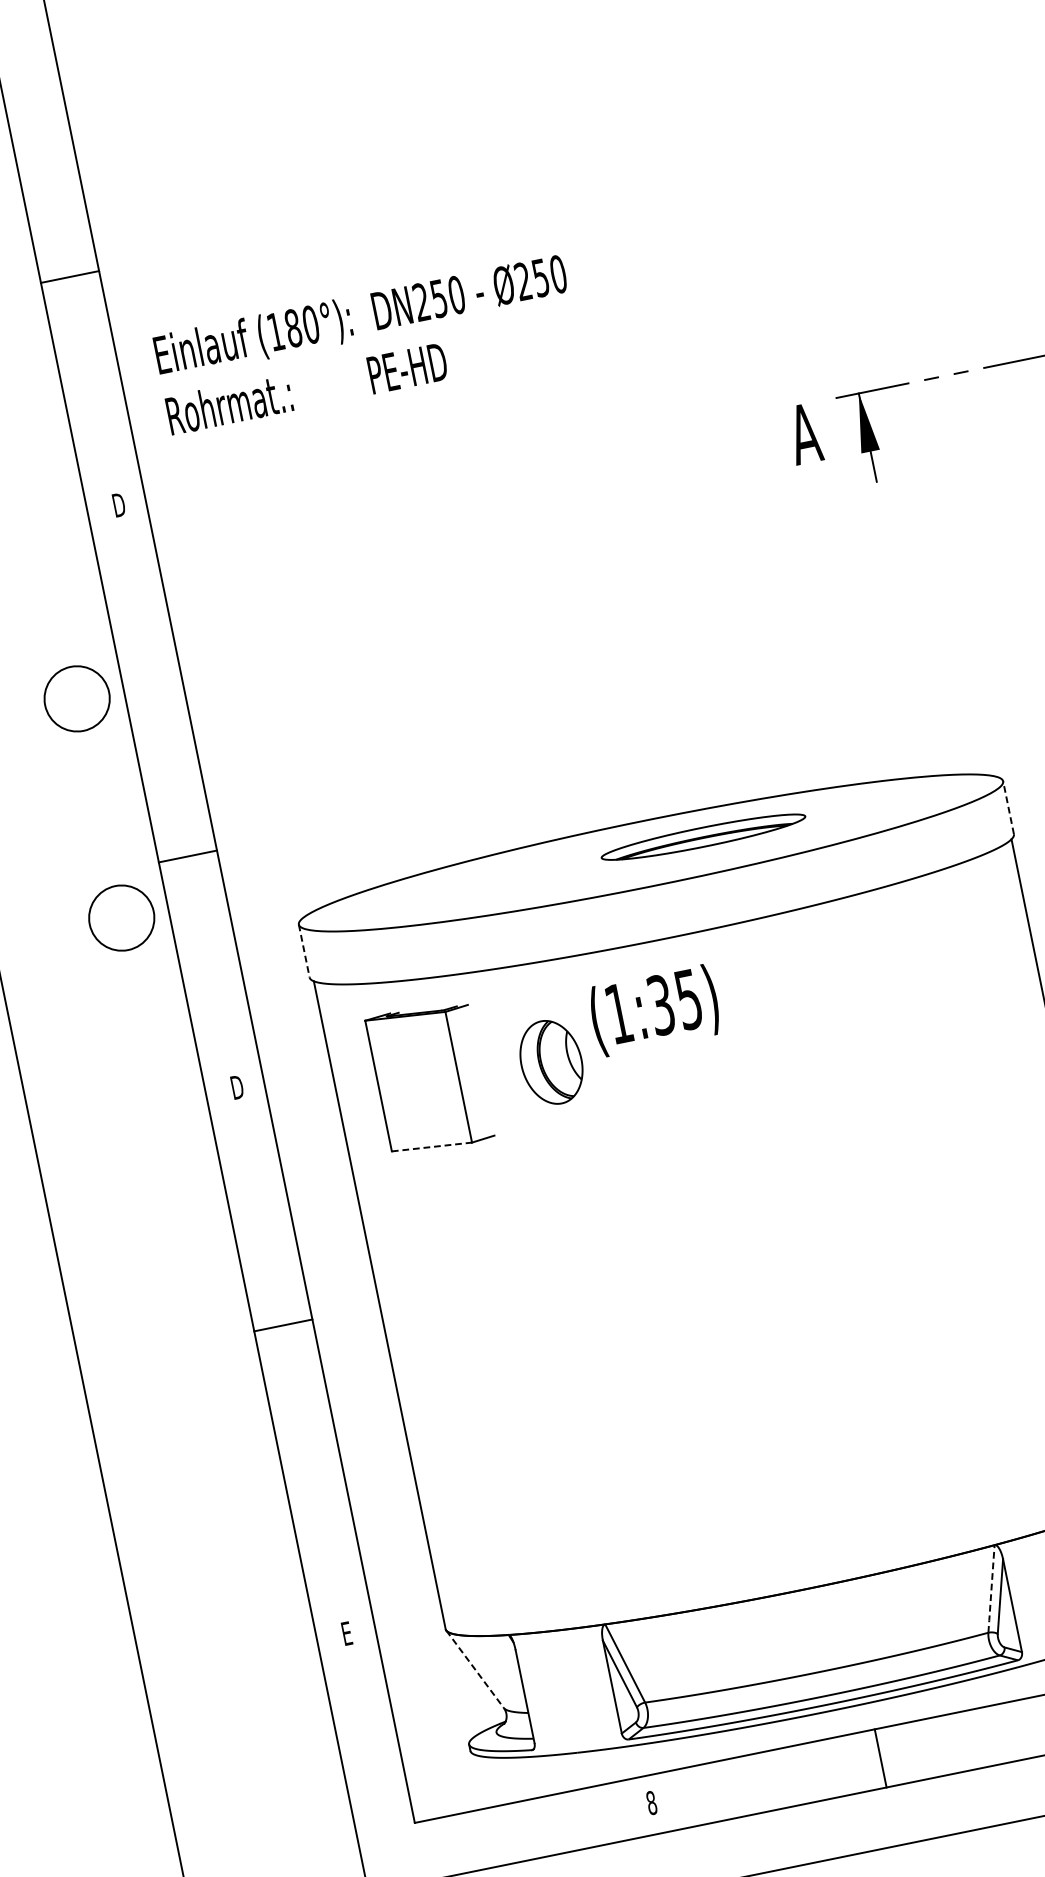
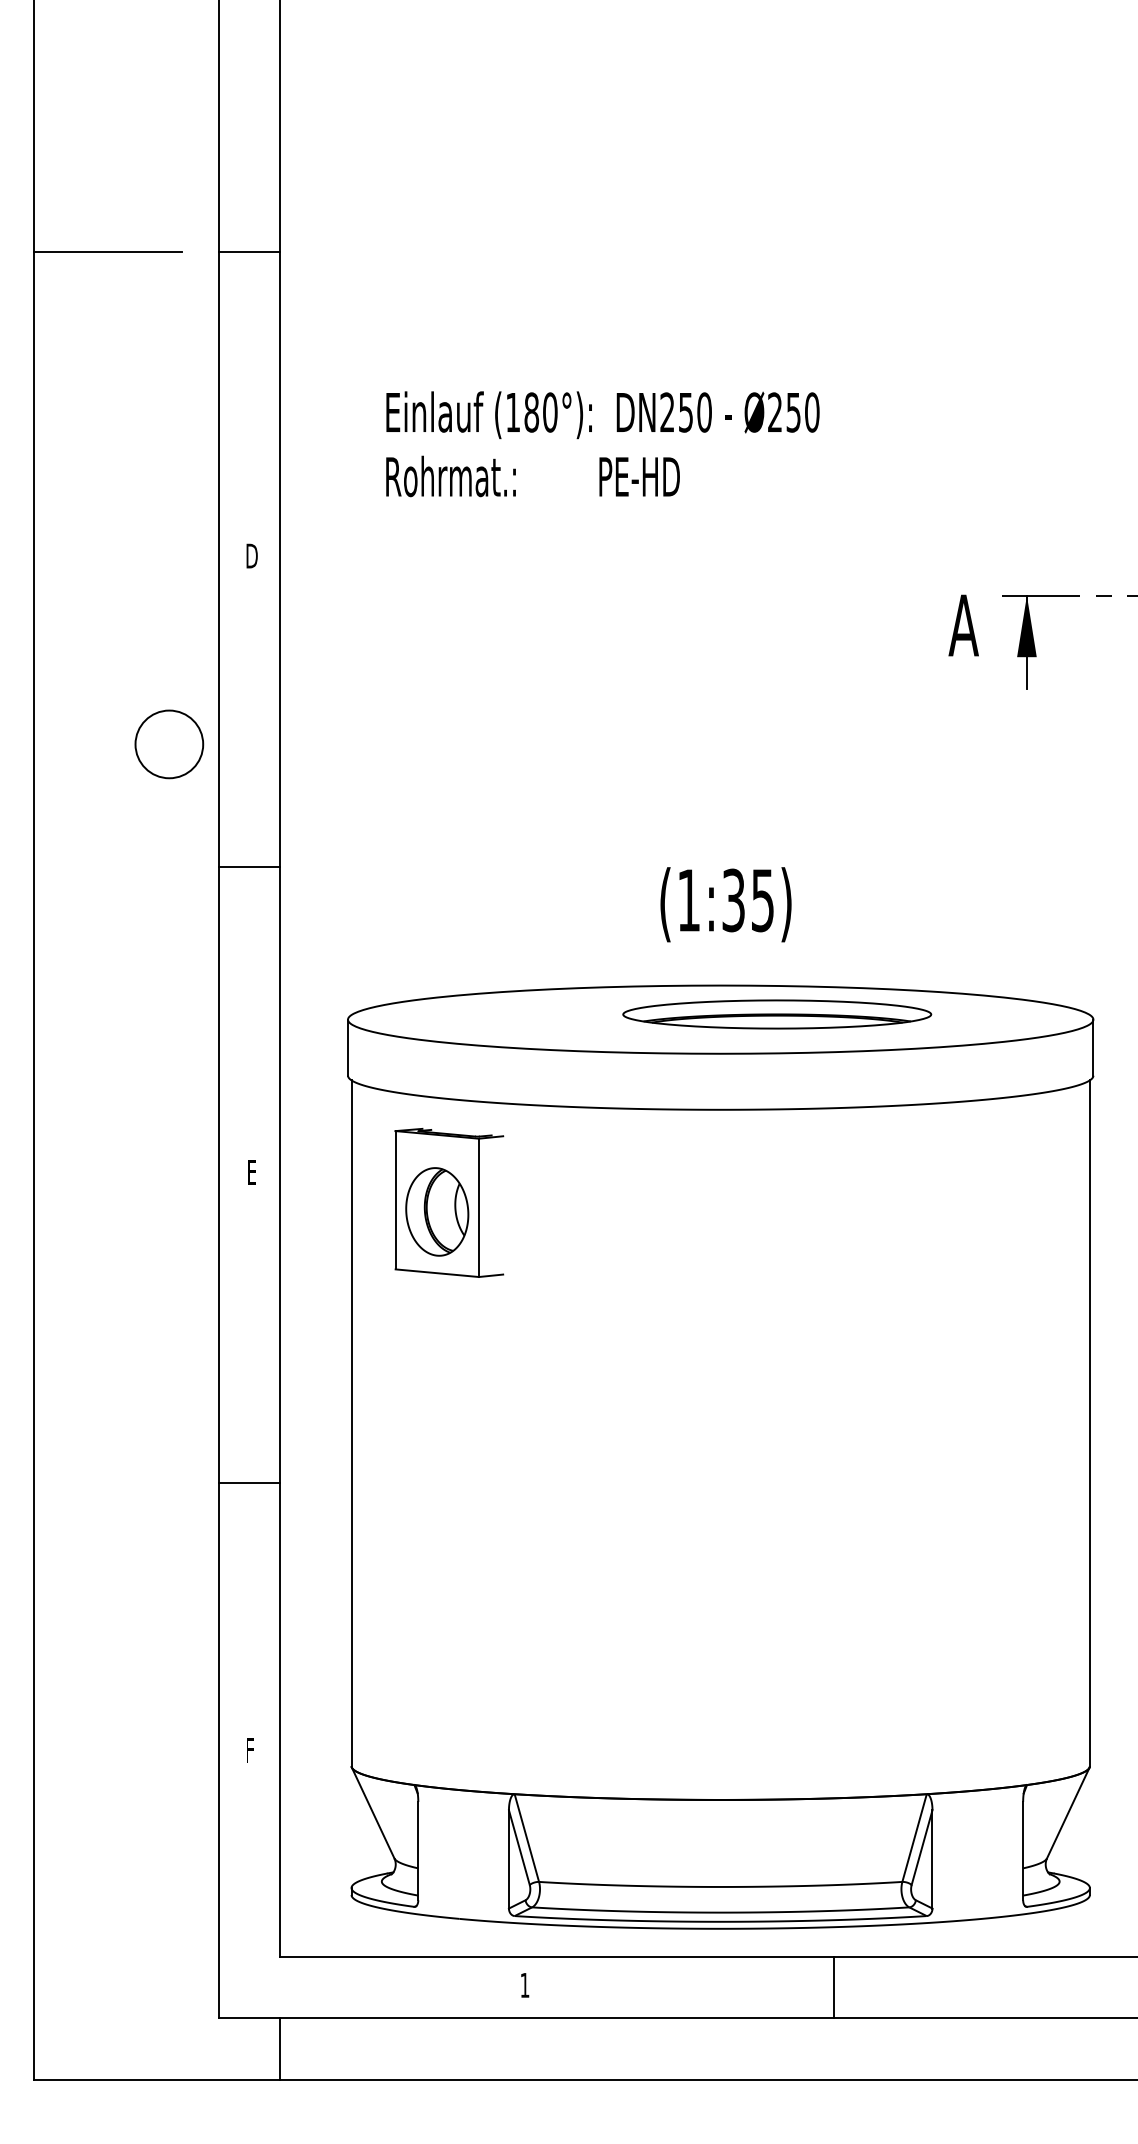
line: (70, 277) -> (249, 252), moved
text: (366, 344) -> (602, 444), moved
line: (1008, 807) -> (1093, 1047), dashed -> solid
part: (703, 837) -> (777, 1014), size x1.43
line: (188, 856) -> (249, 867), moved
circle: (121, 918) -> (169, 976), removed
line: (304, 951) -> (348, 1048), dashed -> solid
text: (654, 1010) -> (725, 904), moved
part: (551, 1061) -> (437, 1211), moved
text: (237, 1087) -> (251, 1172), D -> E
line: (432, 1147) -> (437, 1273), dashed -> solid
line: (283, 1325) -> (249, 1482), moved
line: (991, 1588) -> (914, 1837), dashed -> solid
text: (347, 1633) -> (250, 1750), E -> F
line: (475, 1669) -> (373, 1813), dashed -> solid
line: (880, 1758) -> (833, 1987), moved
text: (651, 1803) -> (524, 1985), 8 -> 1

